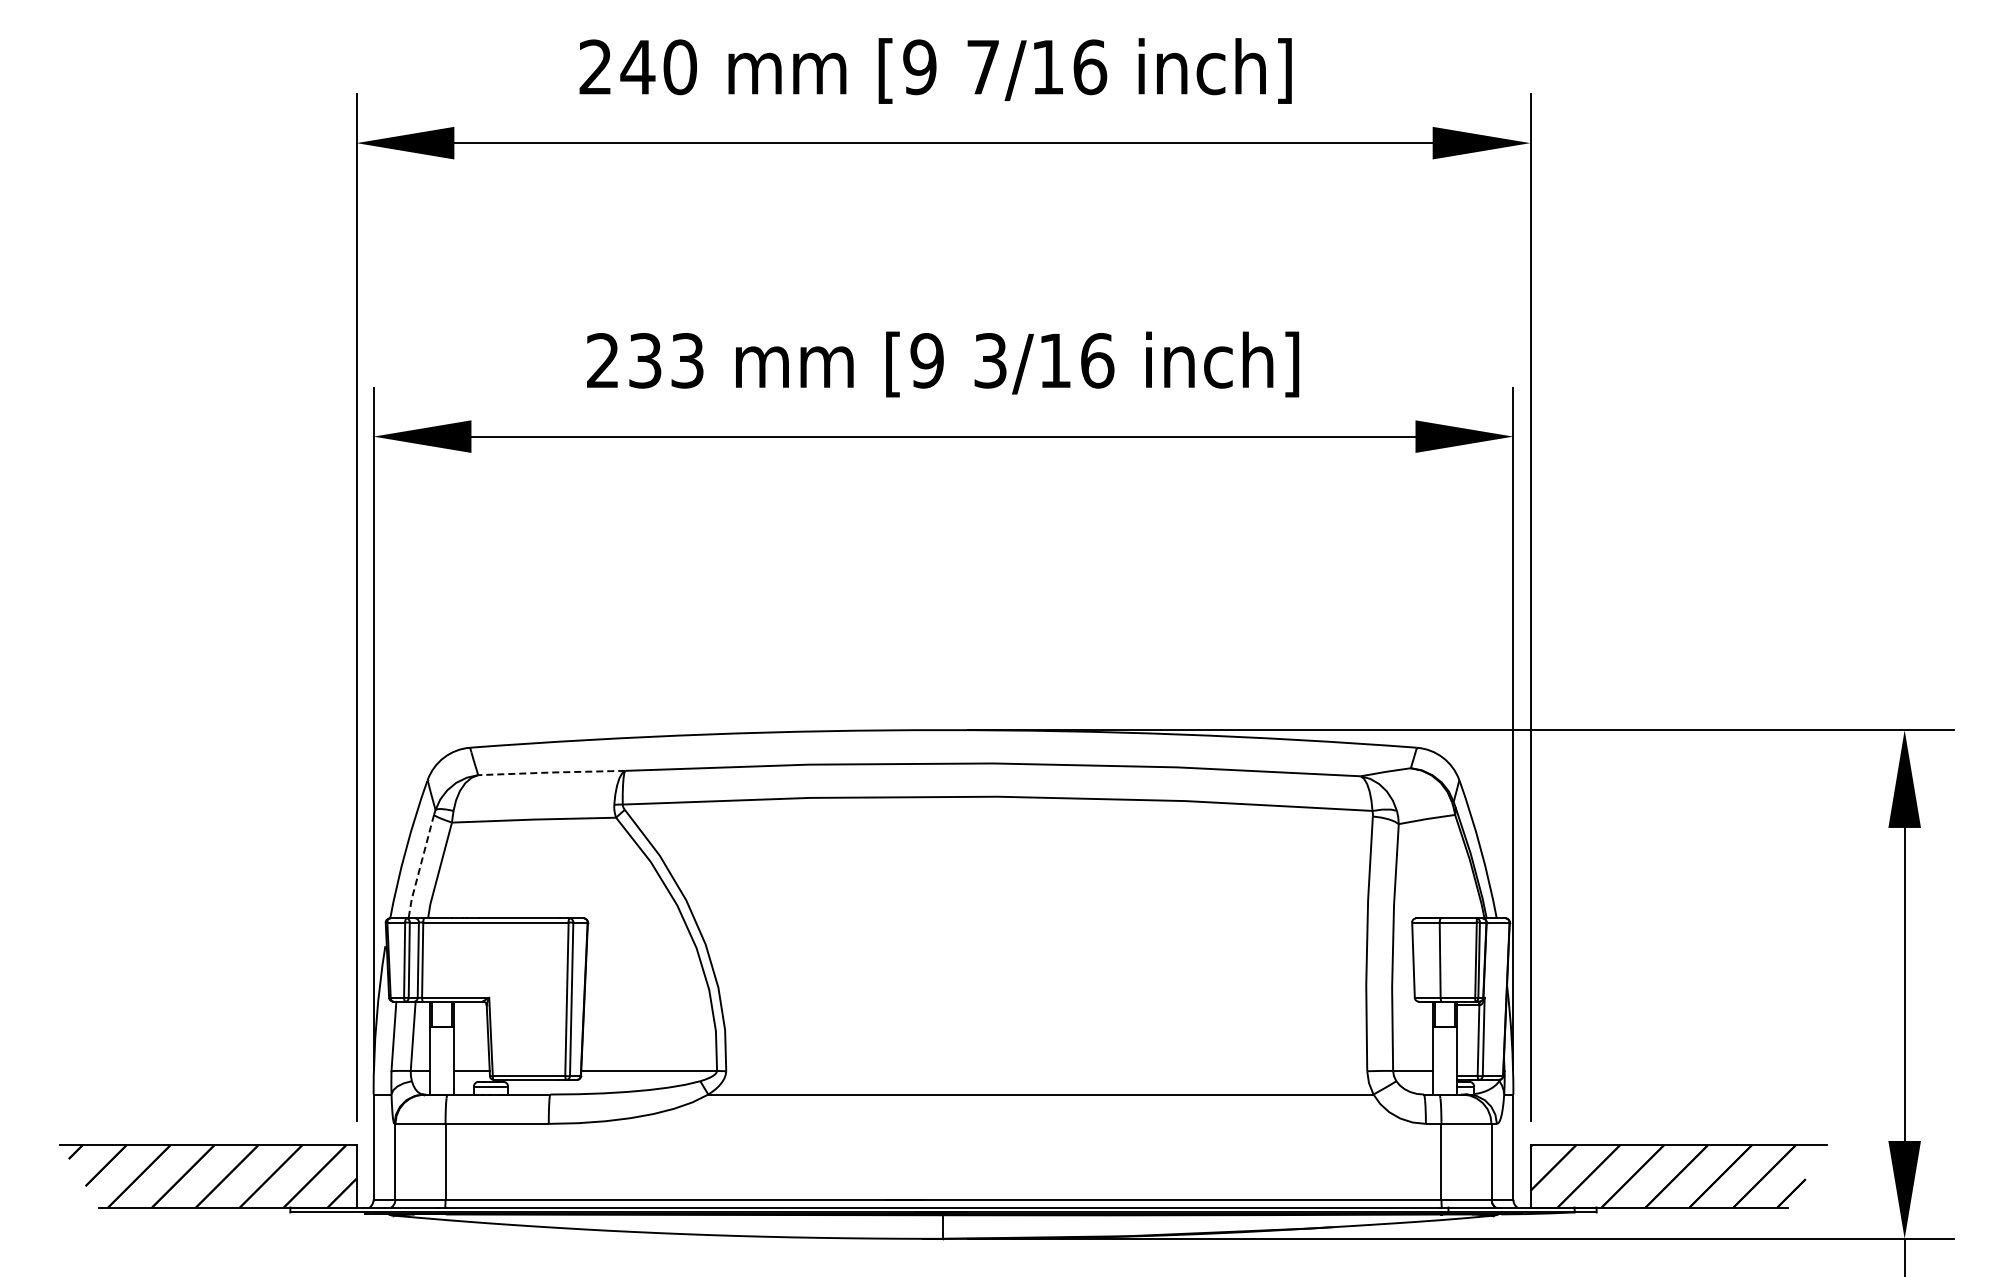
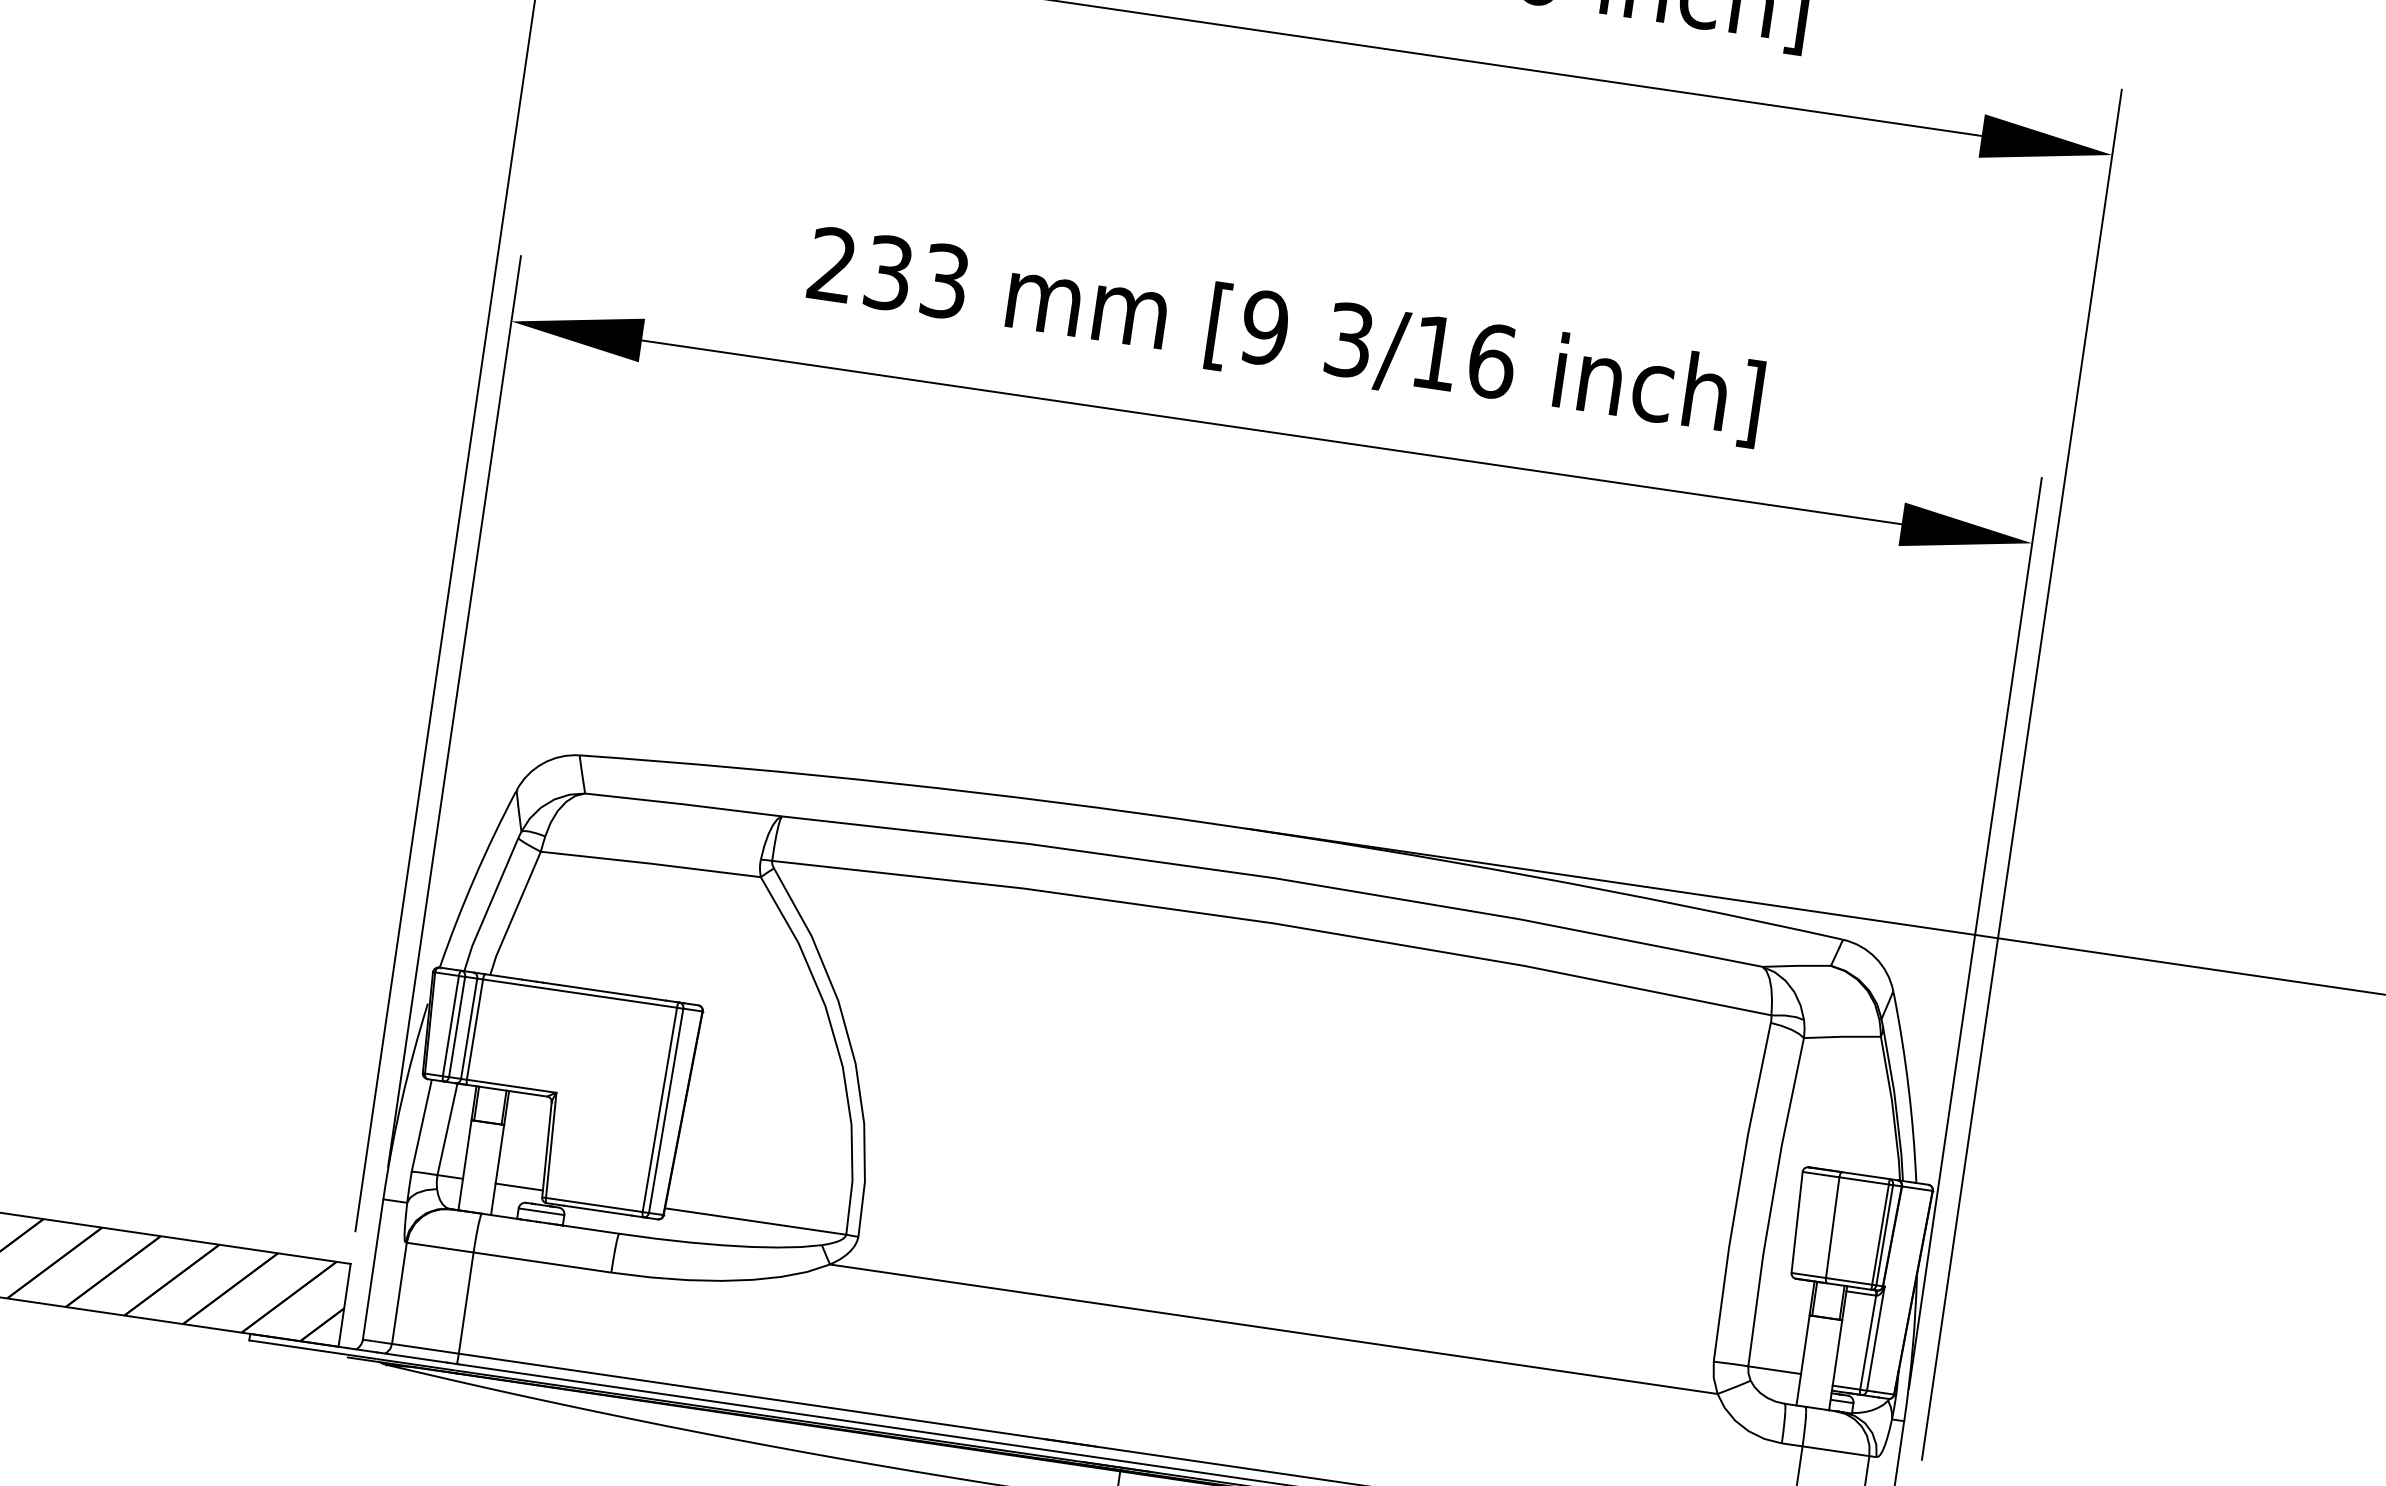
line: (551, 772) -> (683, 804), dashed -> solid
line: (420, 867) -> (490, 905), dashed -> solid

